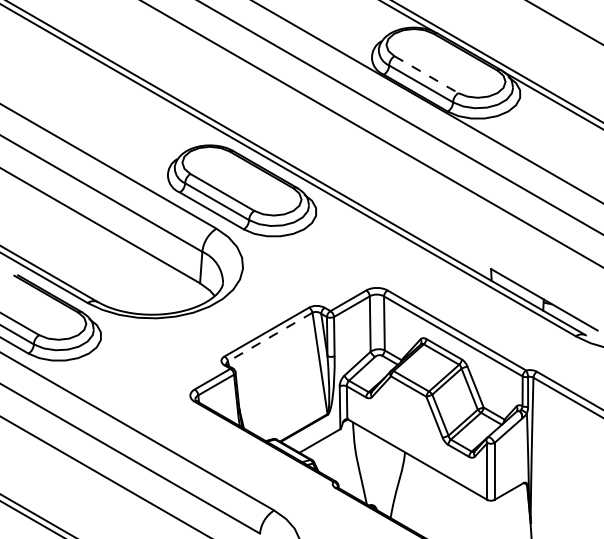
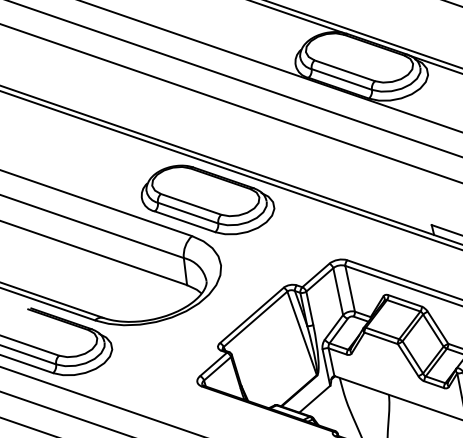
line: (426, 74) -> (344, 70), dashed -> solid
line: (270, 337) -> (255, 319), dashed -> solid

